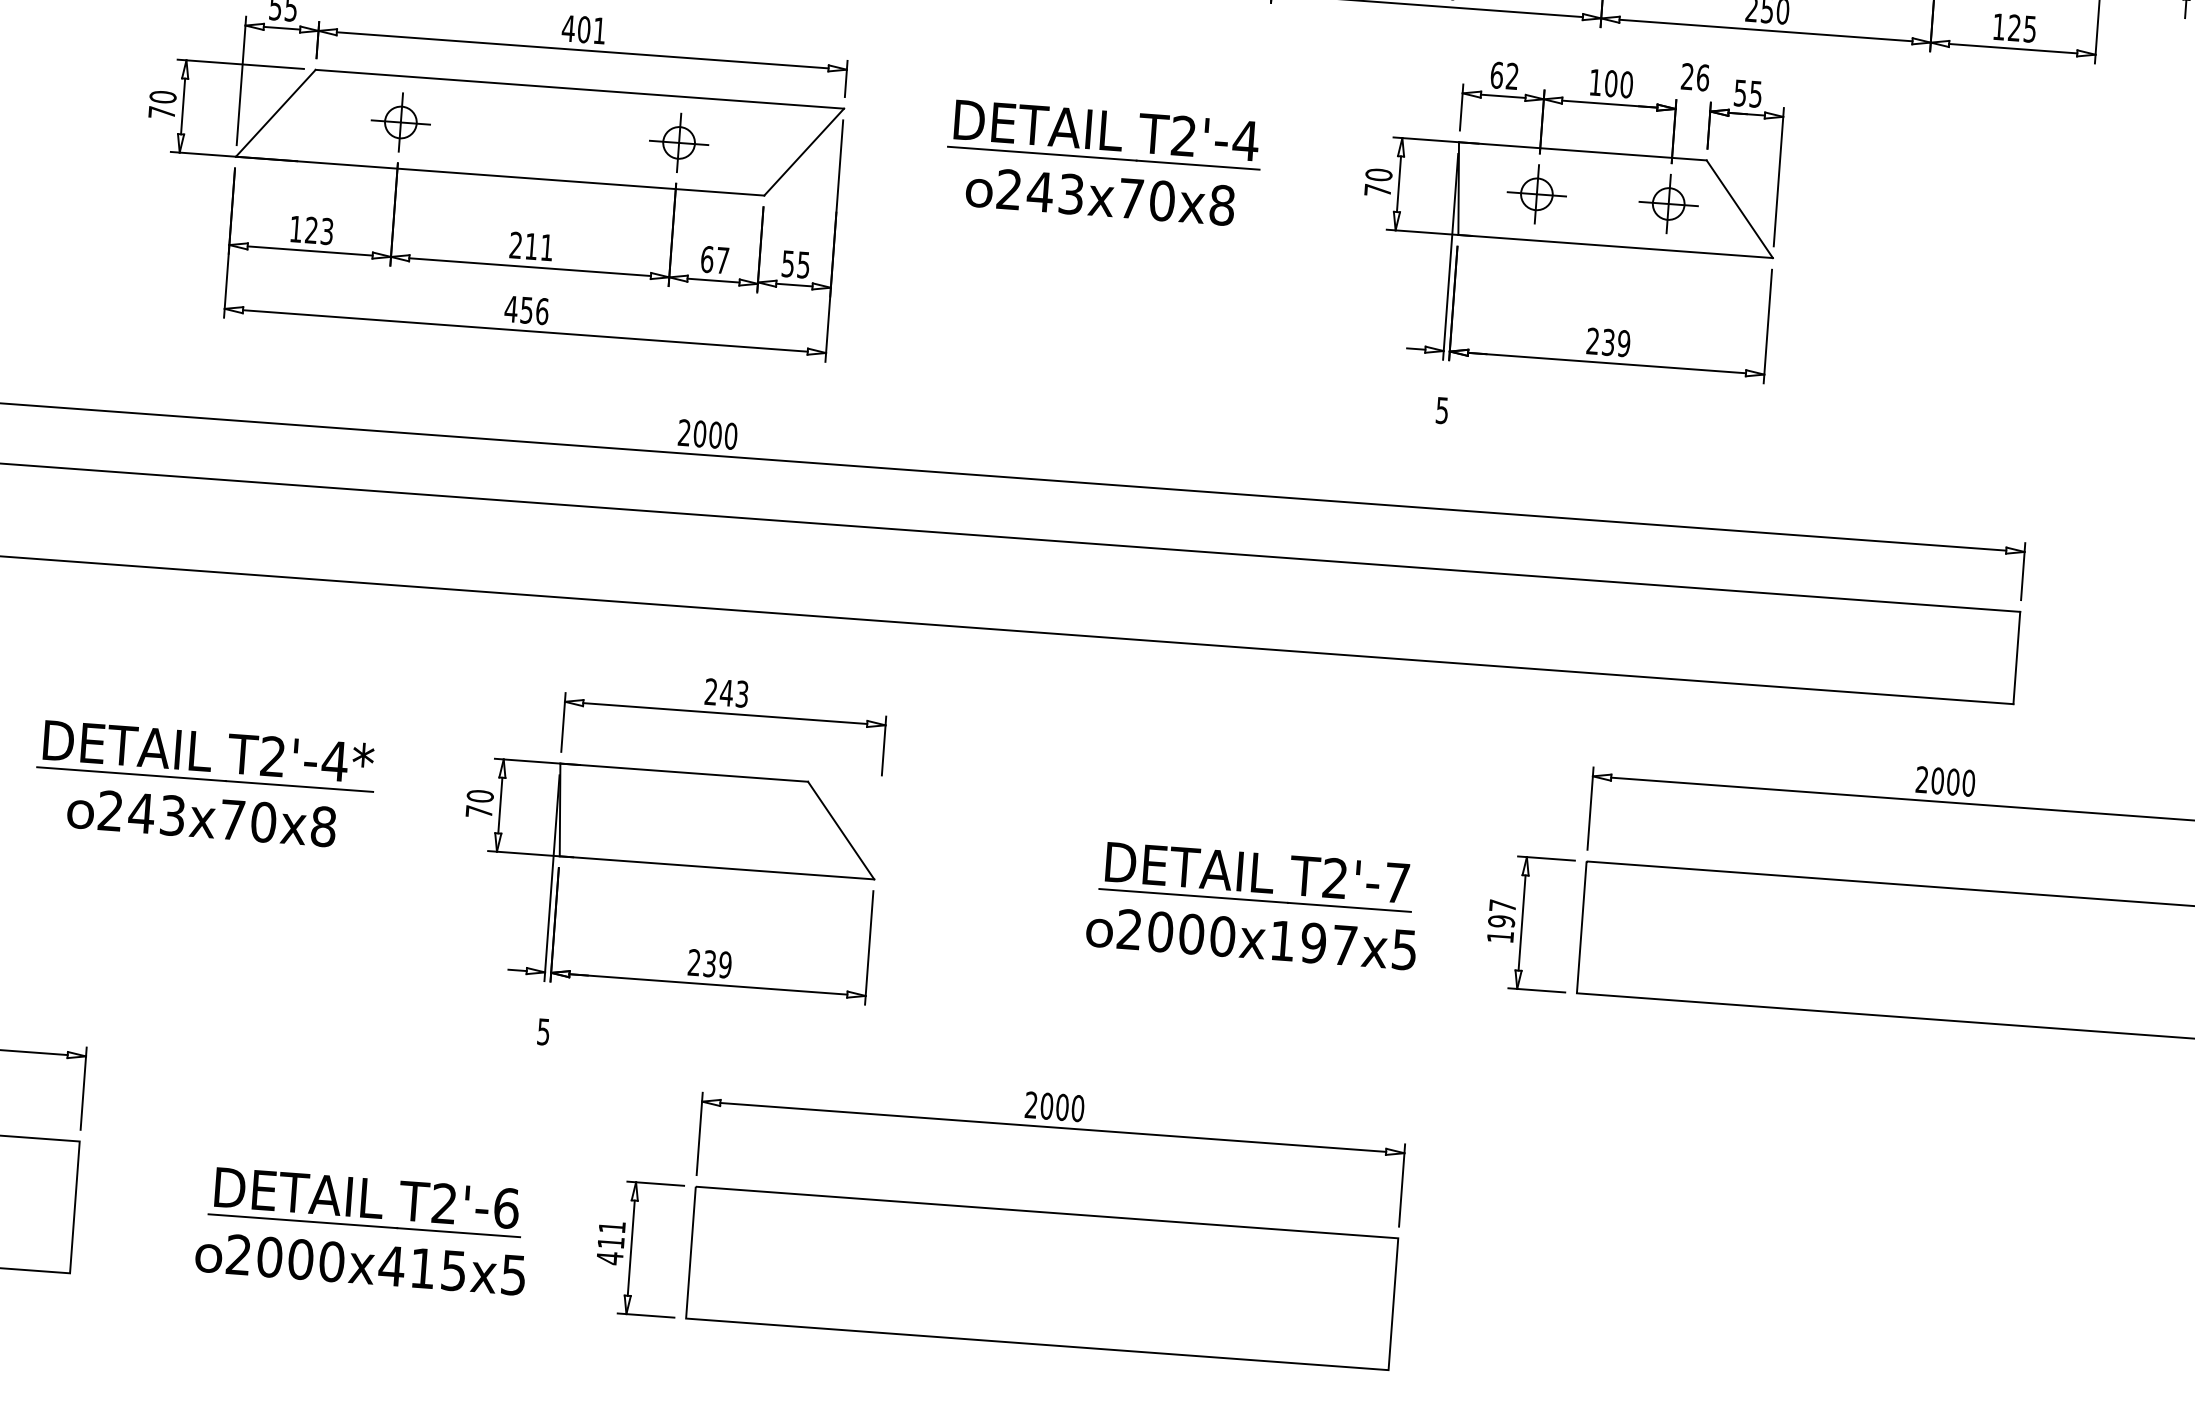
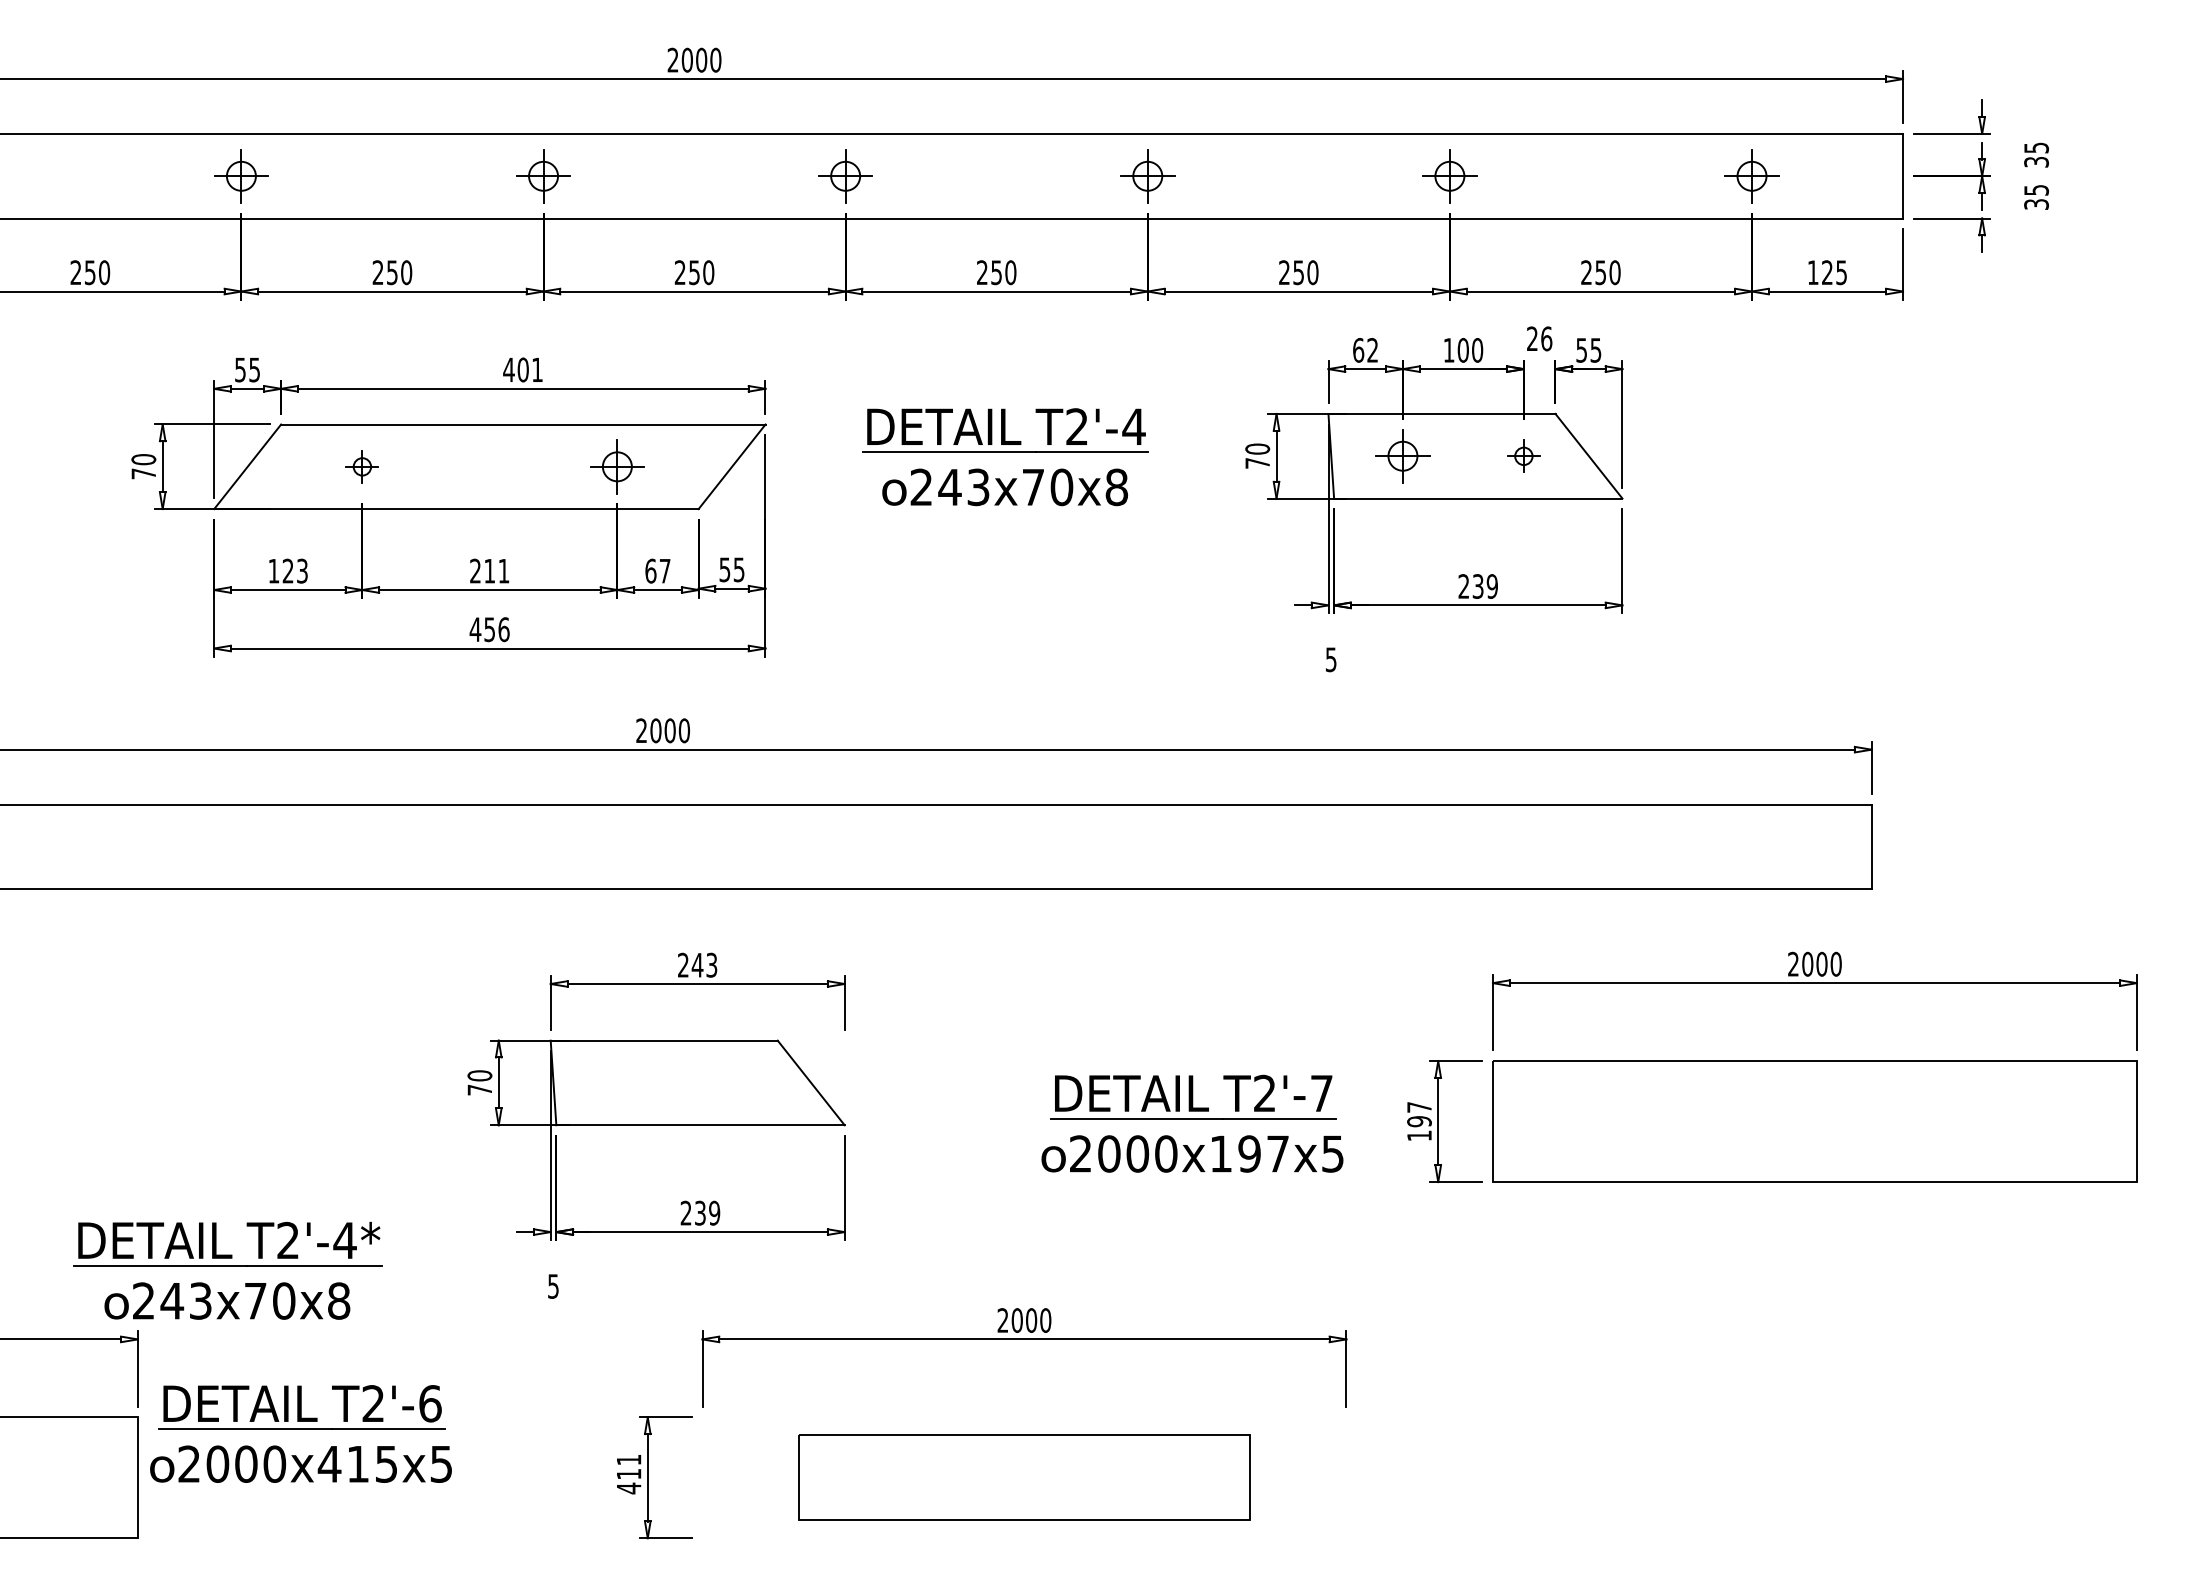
part: (401, 122) -> (362, 466), size x0.6
part: (1668, 204) -> (1523, 456), size x0.6
part: (204, 784) -> (227, 1270), moved
part: (362, 1230) -> (300, 1433), moved
part: (1042, 1278) -> (1024, 1477), size x0.7

